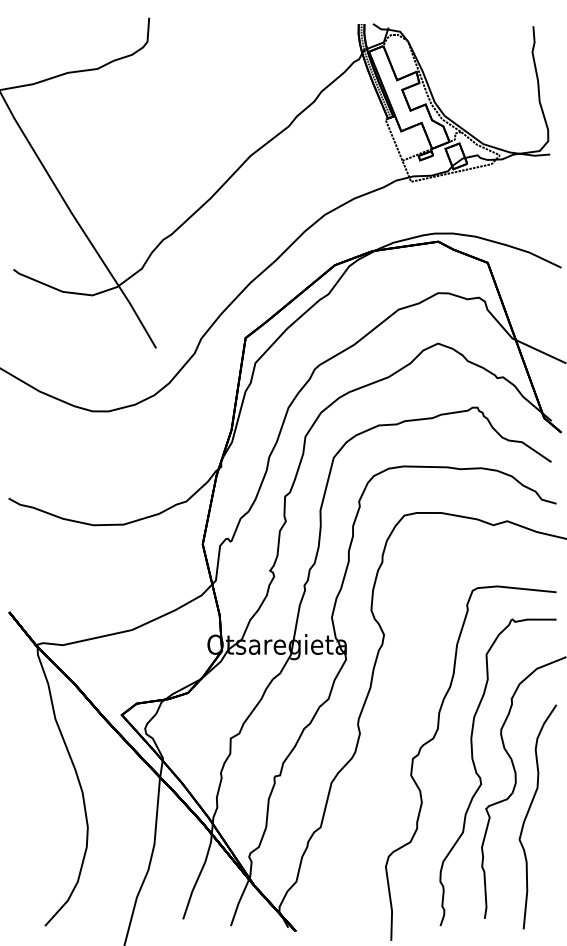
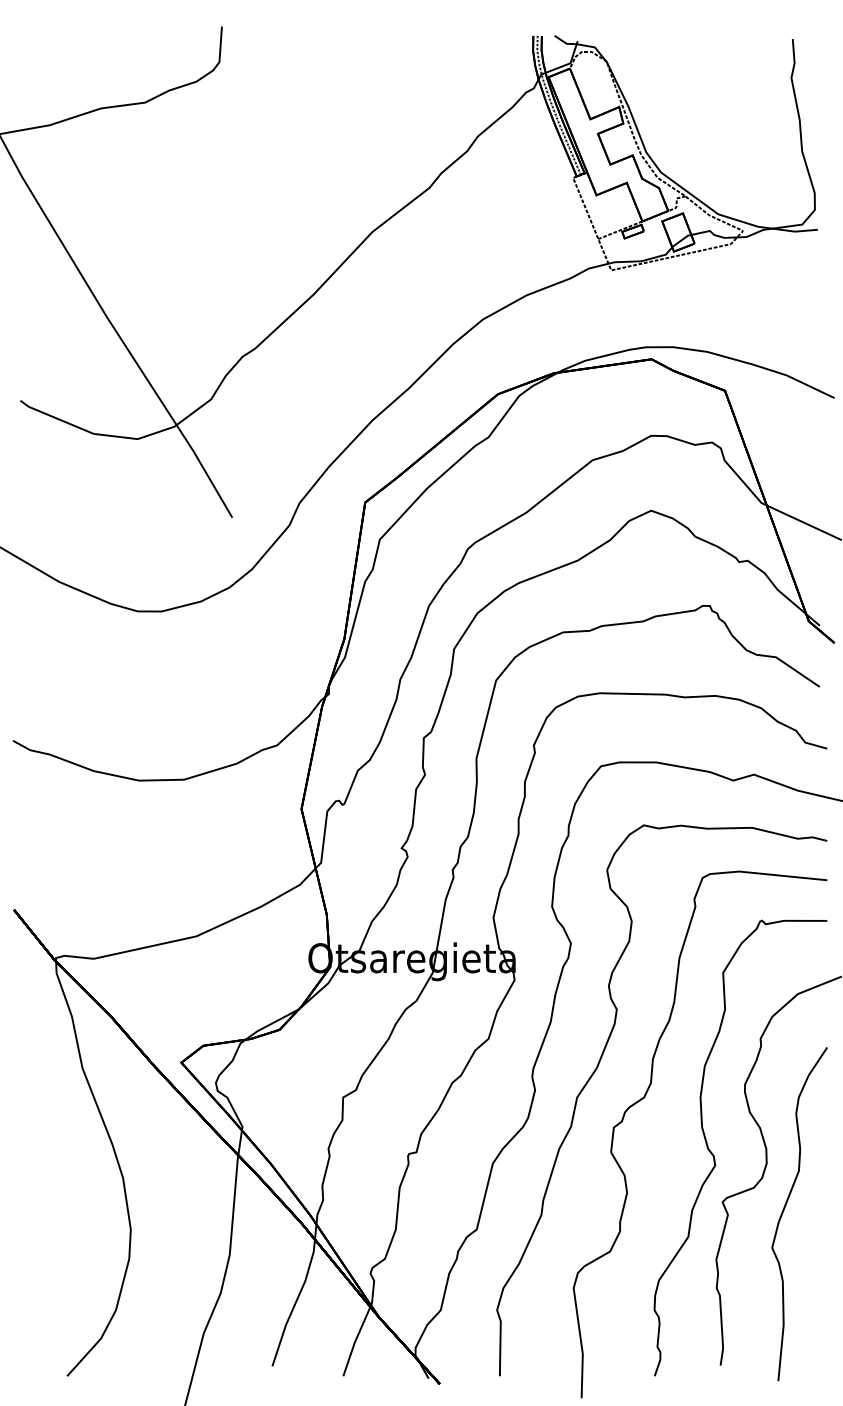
part: (402, 719) -> (598, 1069), added

